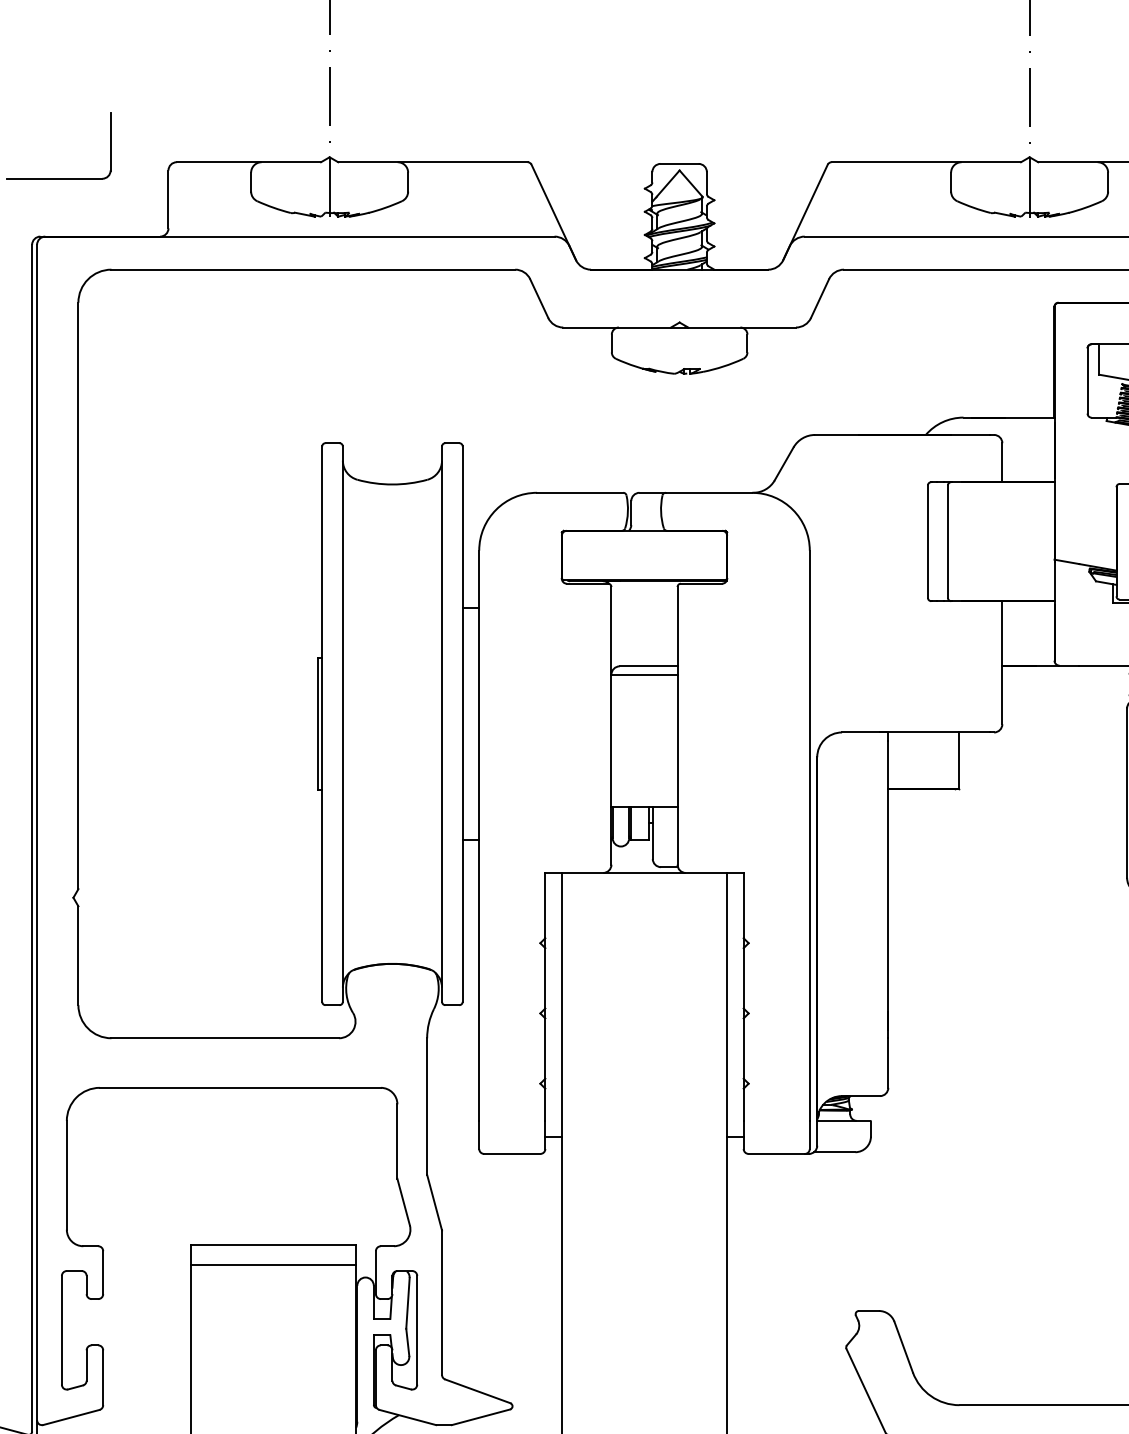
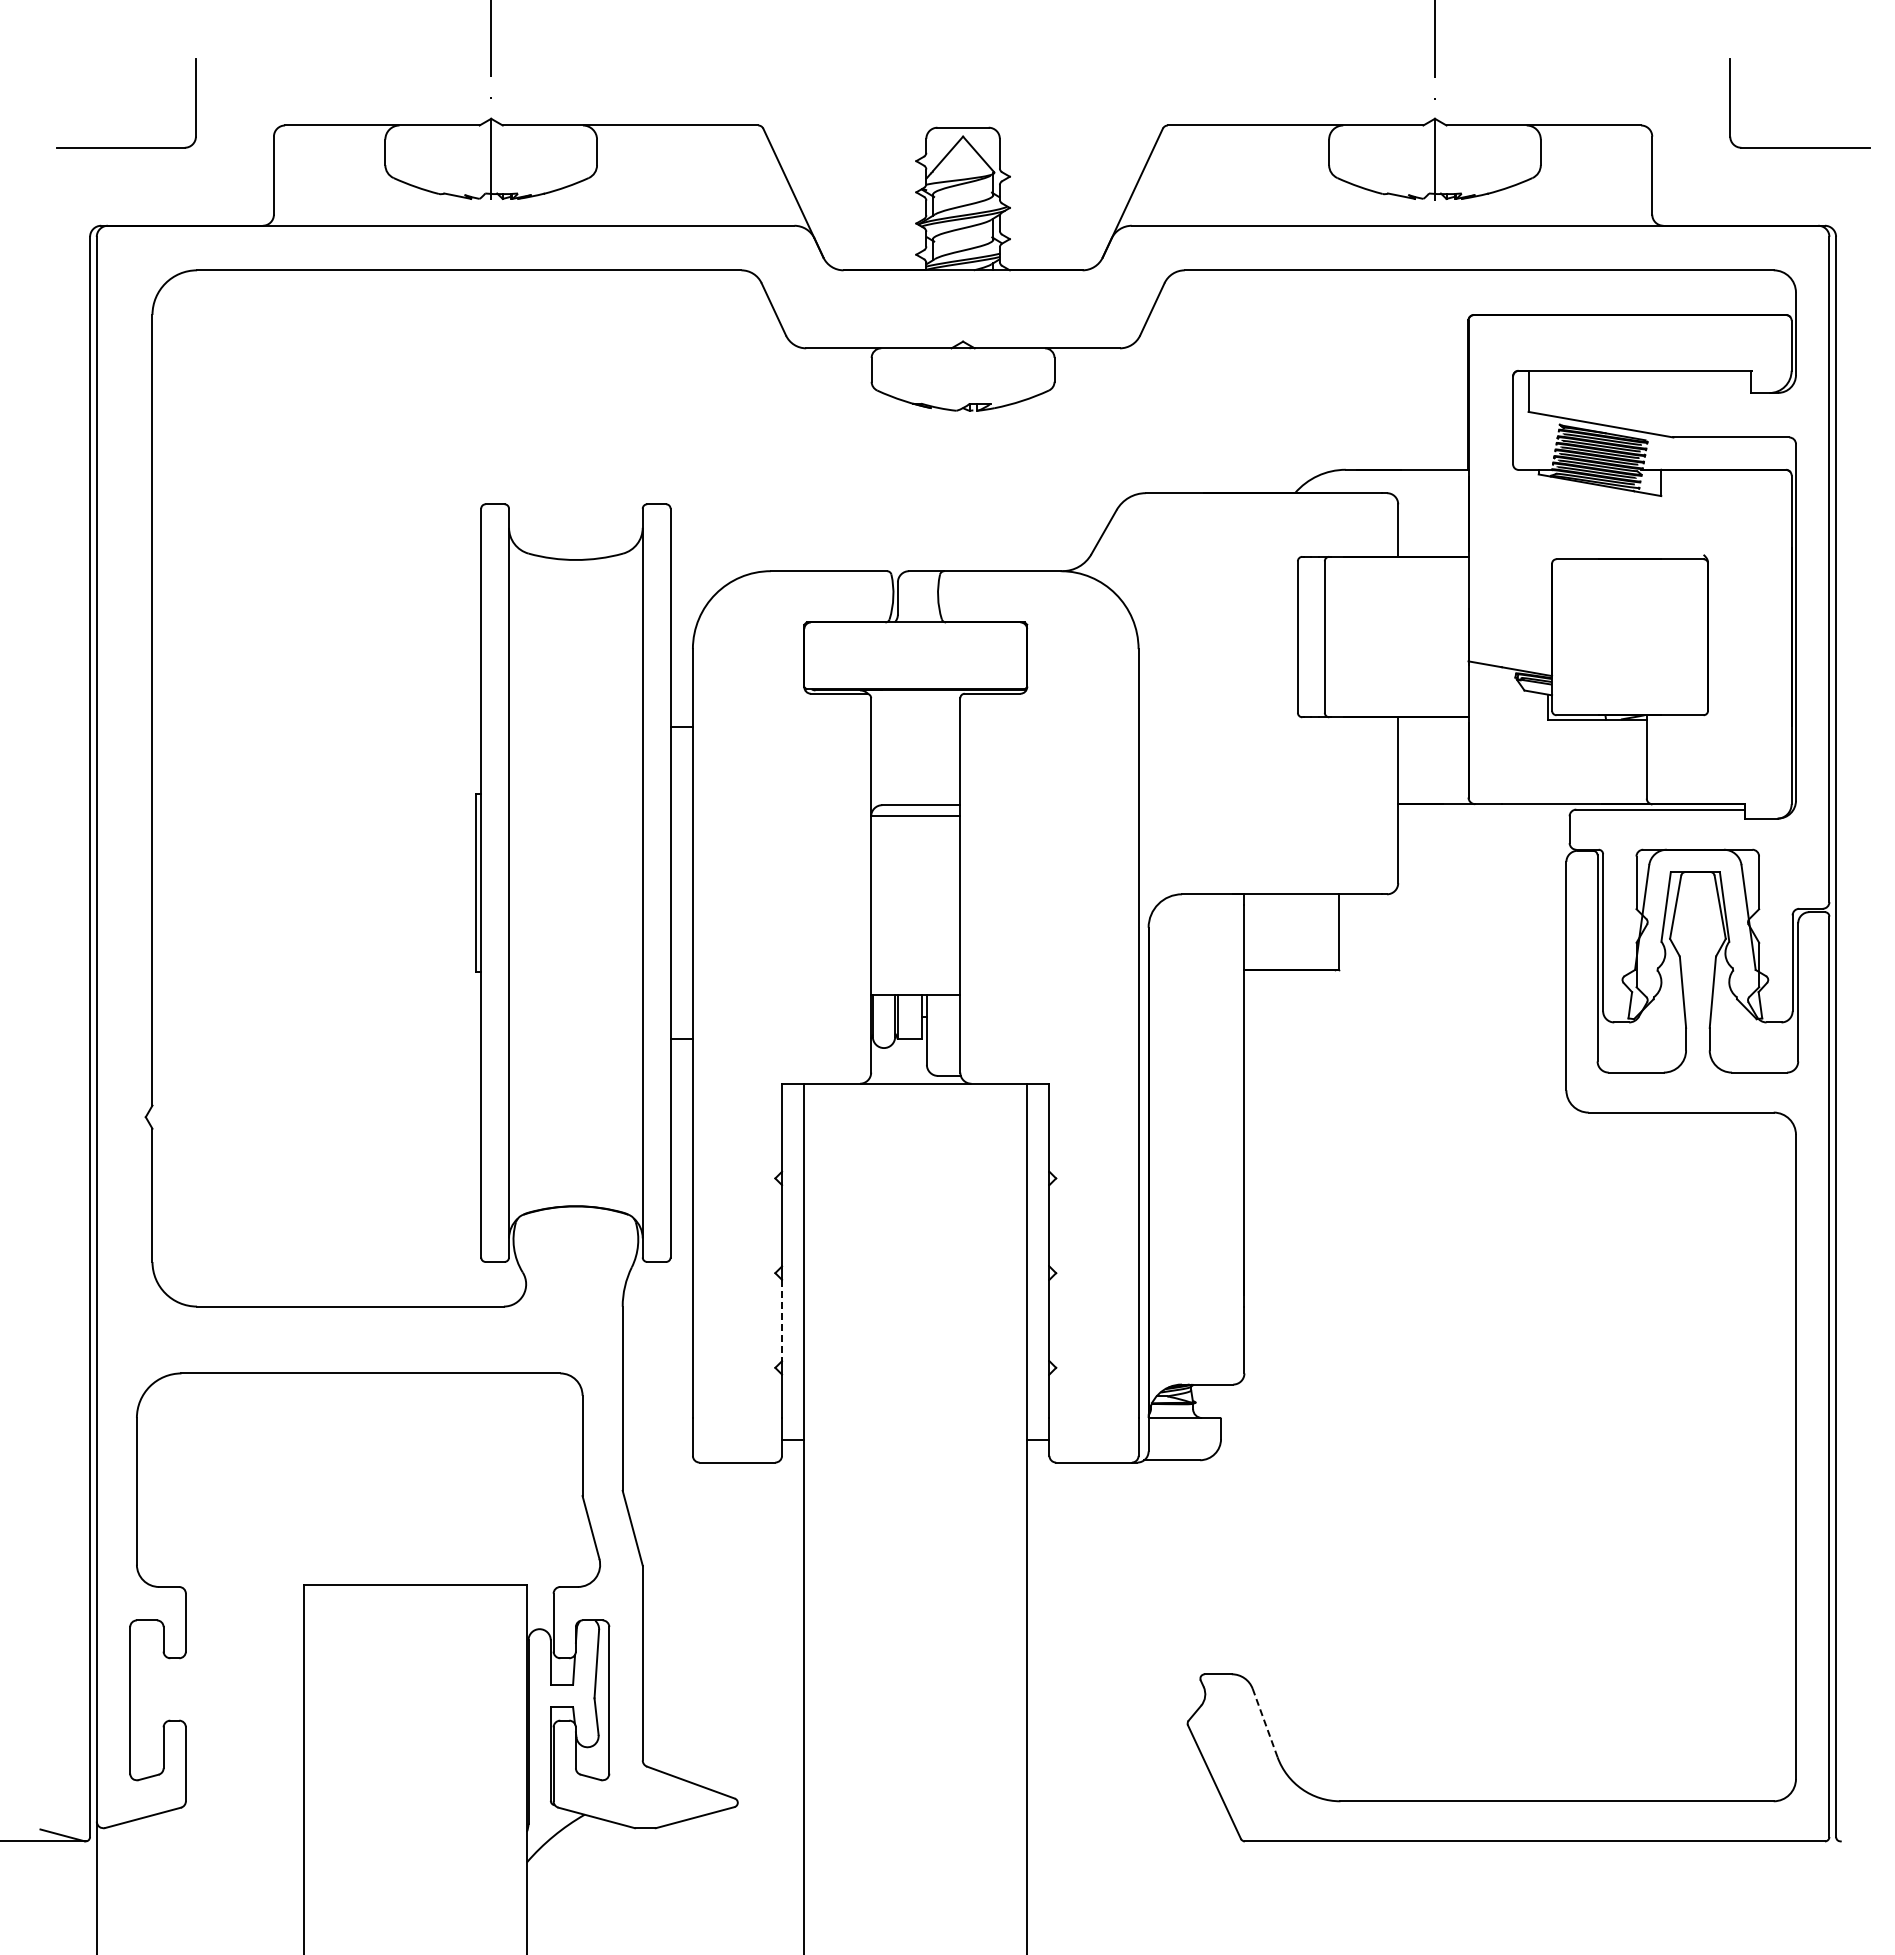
line: (545, 1048) -> (782, 1320), solid -> dashed
line: (273, 1265) -> (415, 1612), removed
line: (903, 1346) -> (1265, 1722), solid -> dashed

